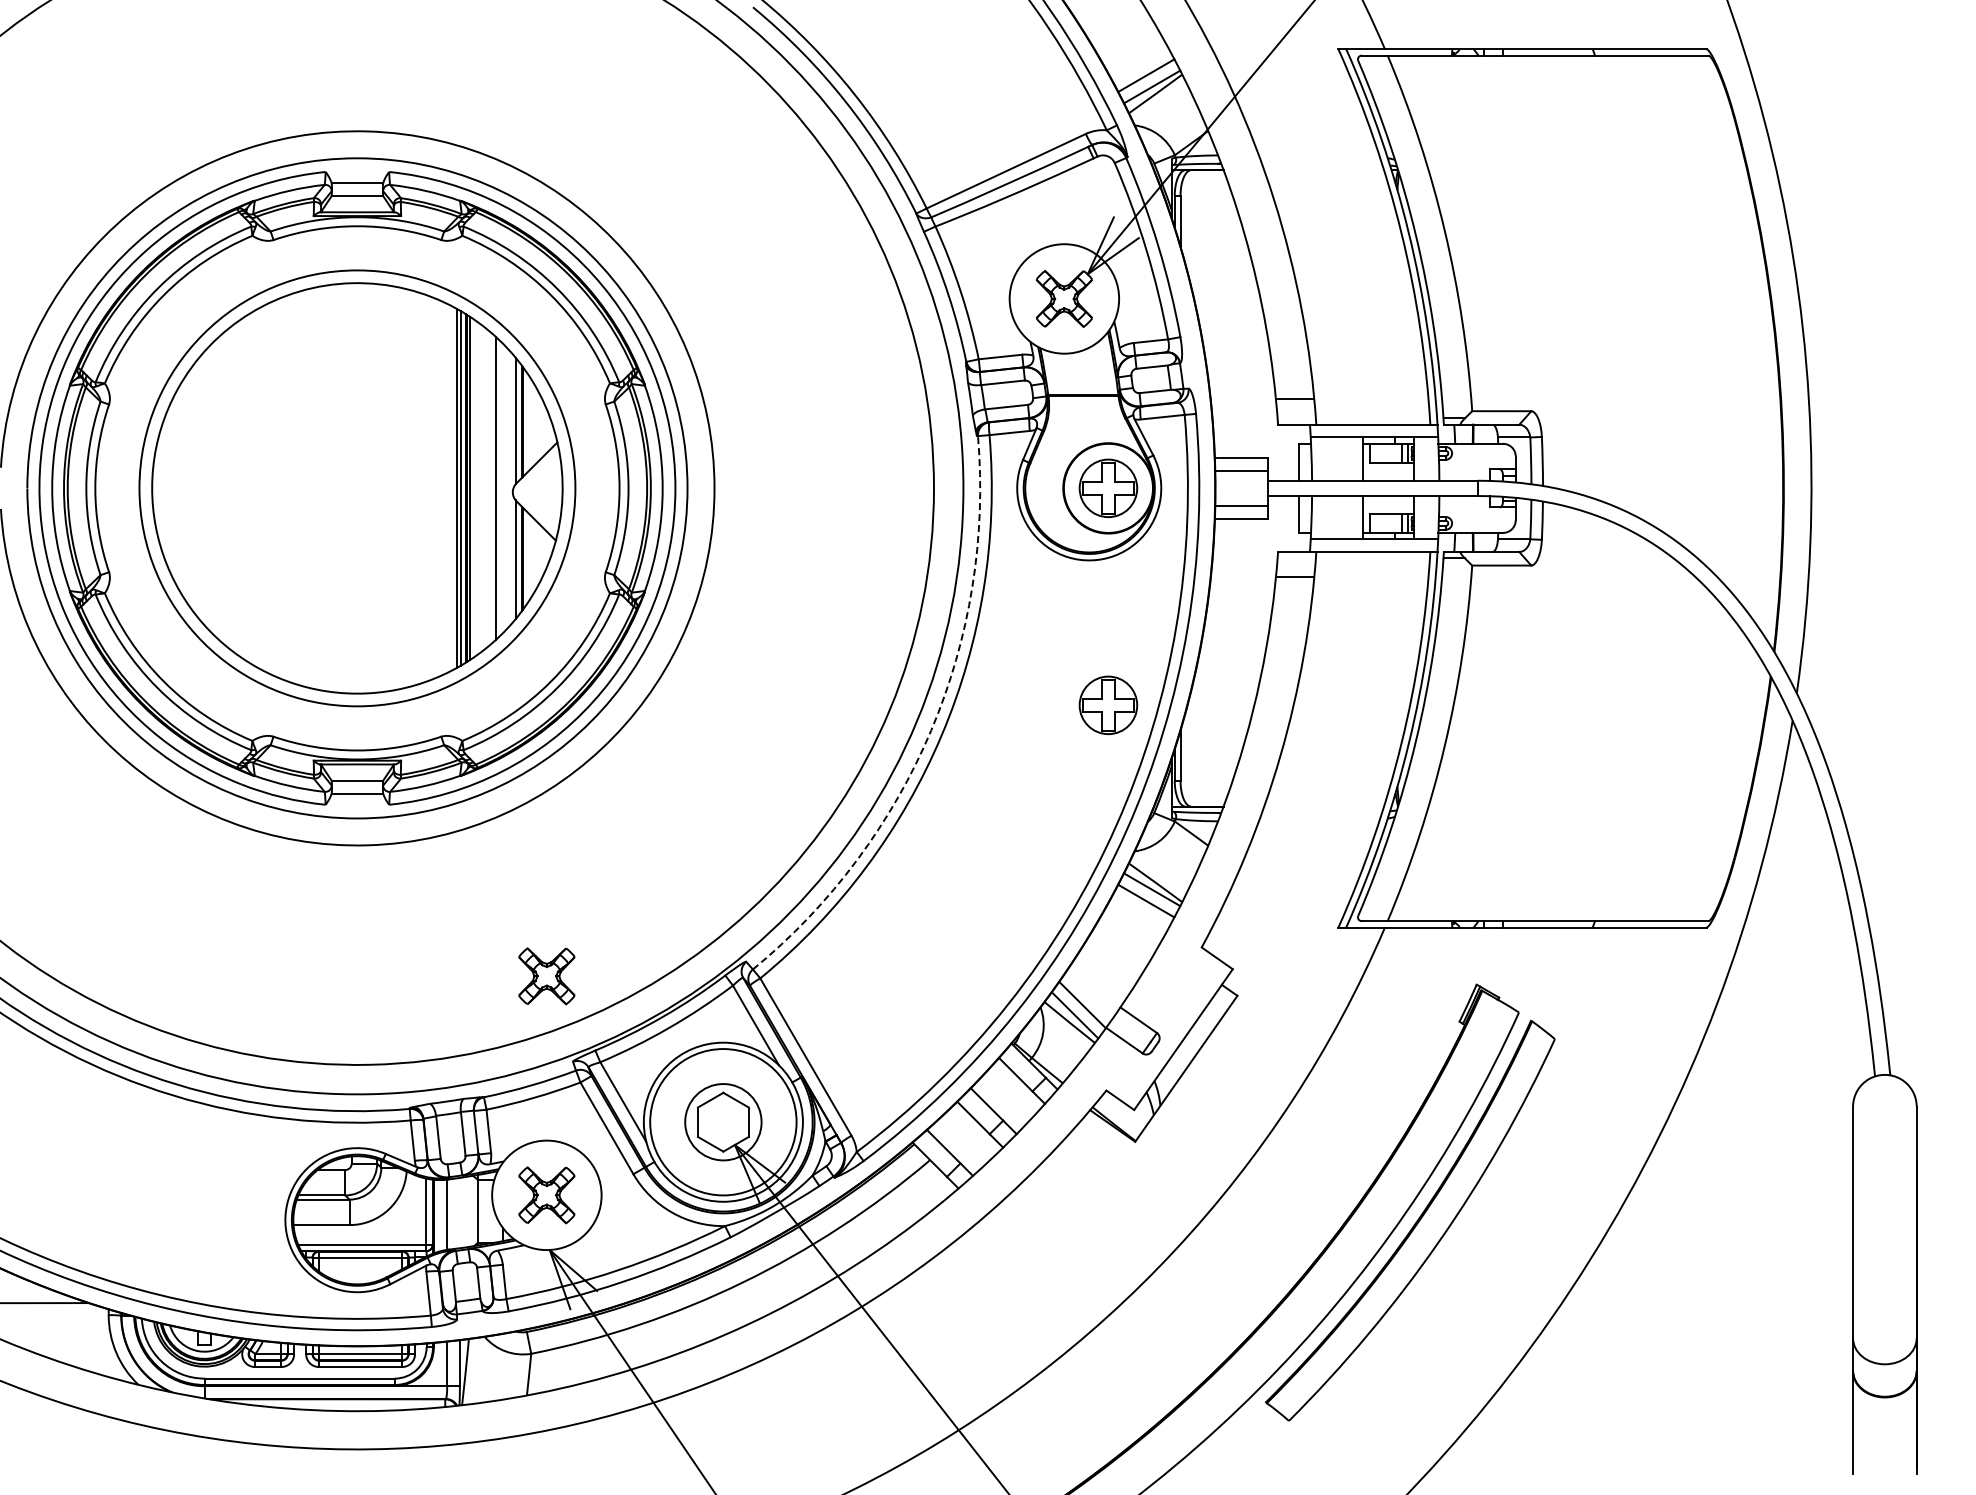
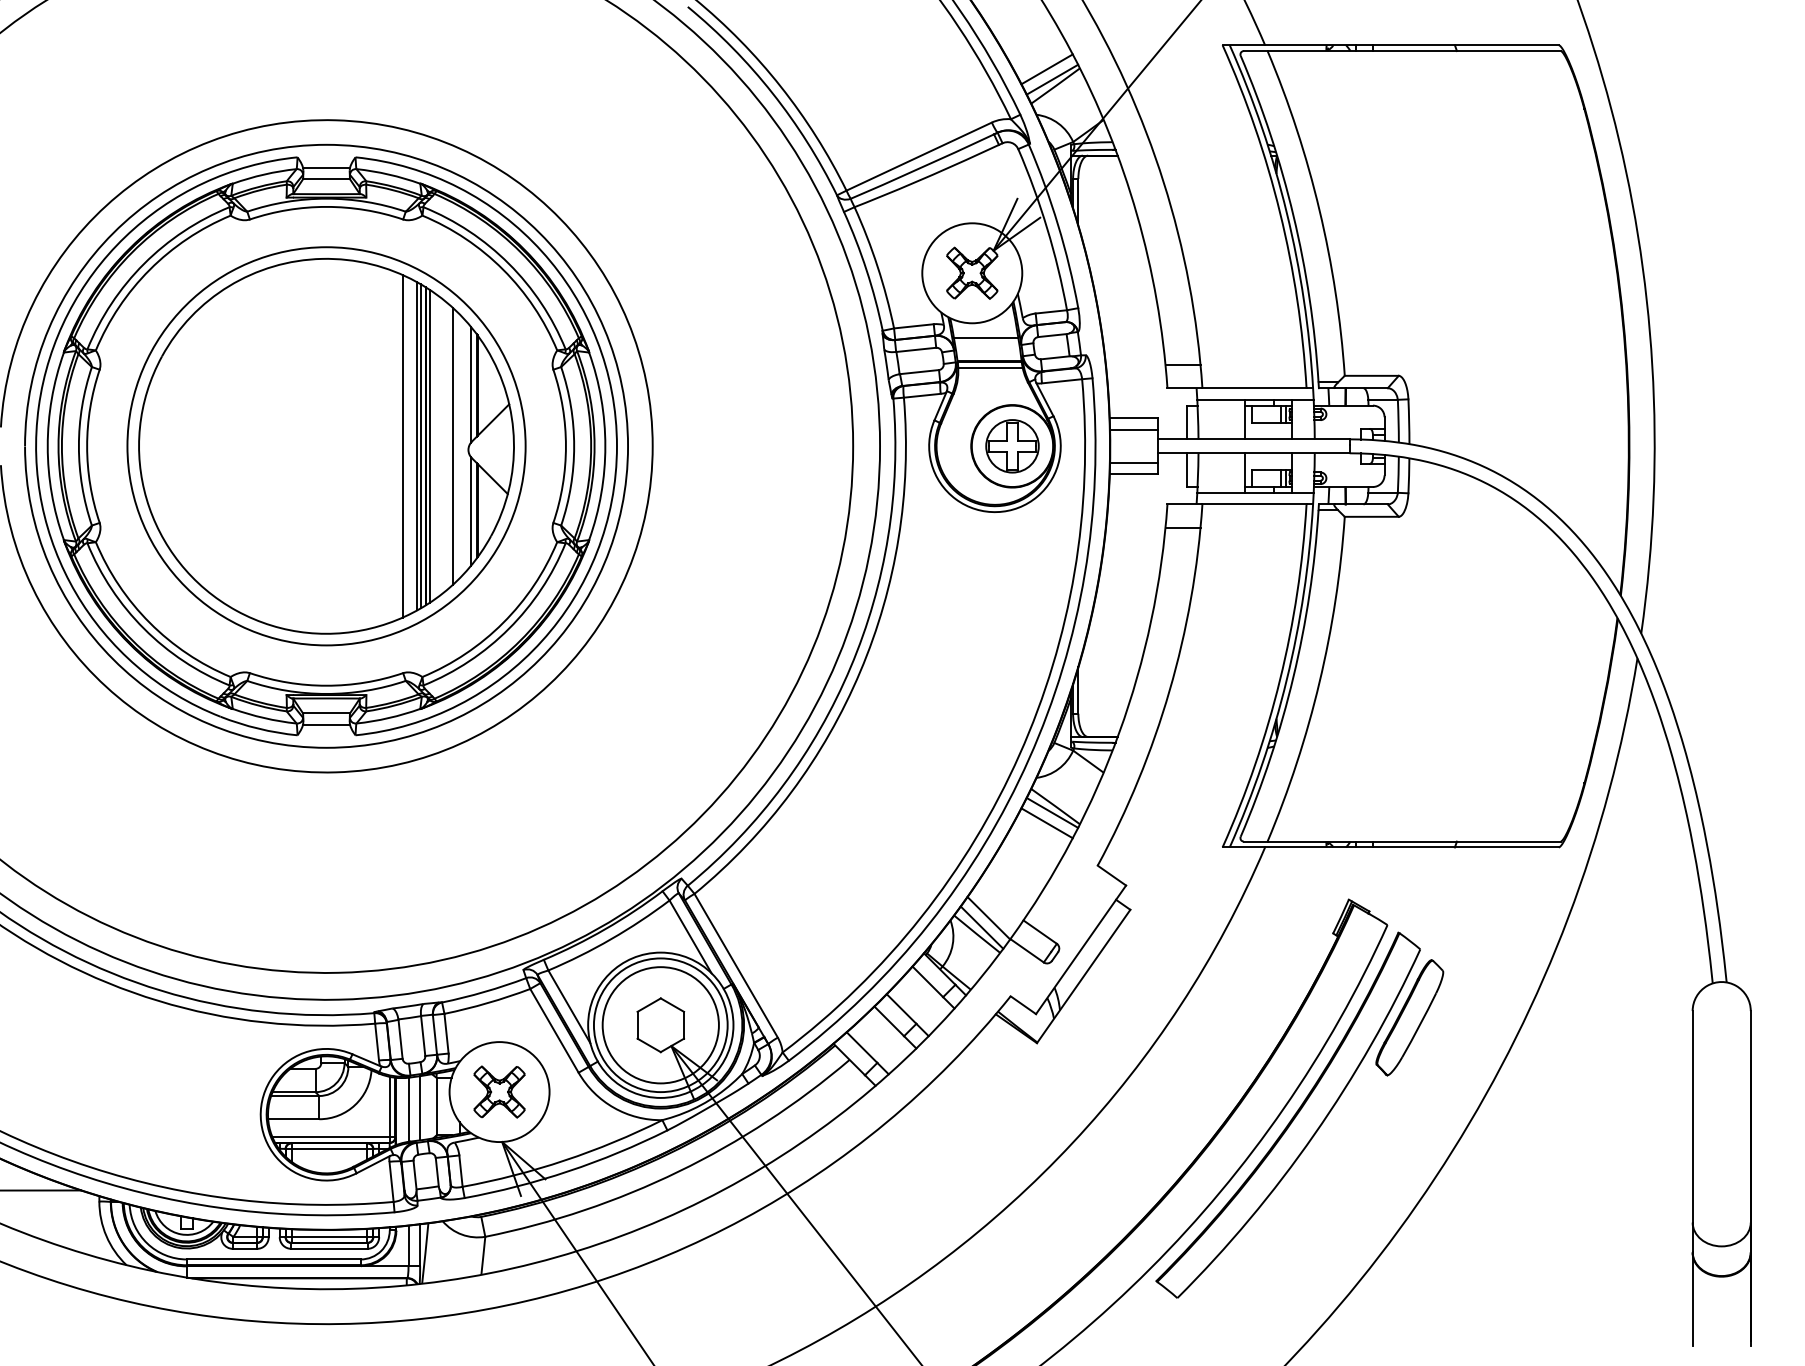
line: (1079, 369) -> (986, 337), added
line: (1084, 402) -> (990, 367), added
line: (440, 487) -> (402, 445), added
part: (1108, 704) -> (1012, 643), removed
arc: (931, 730) -> (850, 667), dashed -> solid
part: (546, 976) -> (499, 892), removed
part: (1542, 1113) -> (1408, 1017), added
circle: (723, 1121) -> (660, 1024), size x1.67
line: (459, 1212) -> (419, 1107), added

